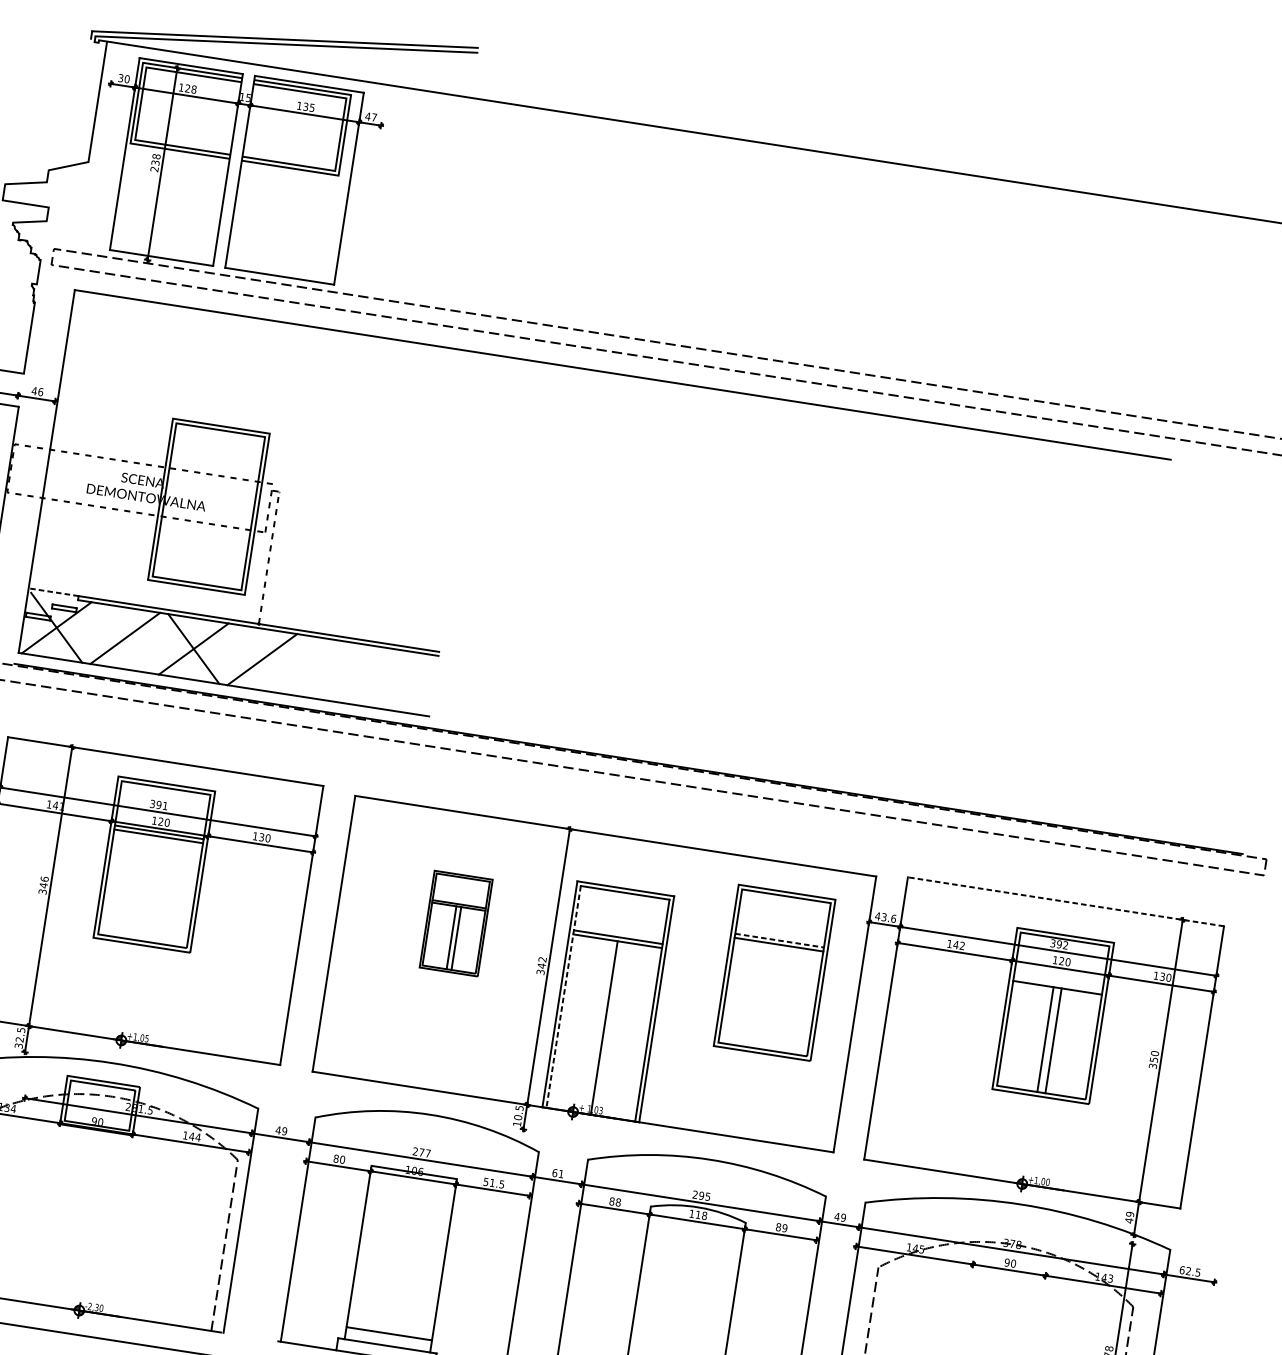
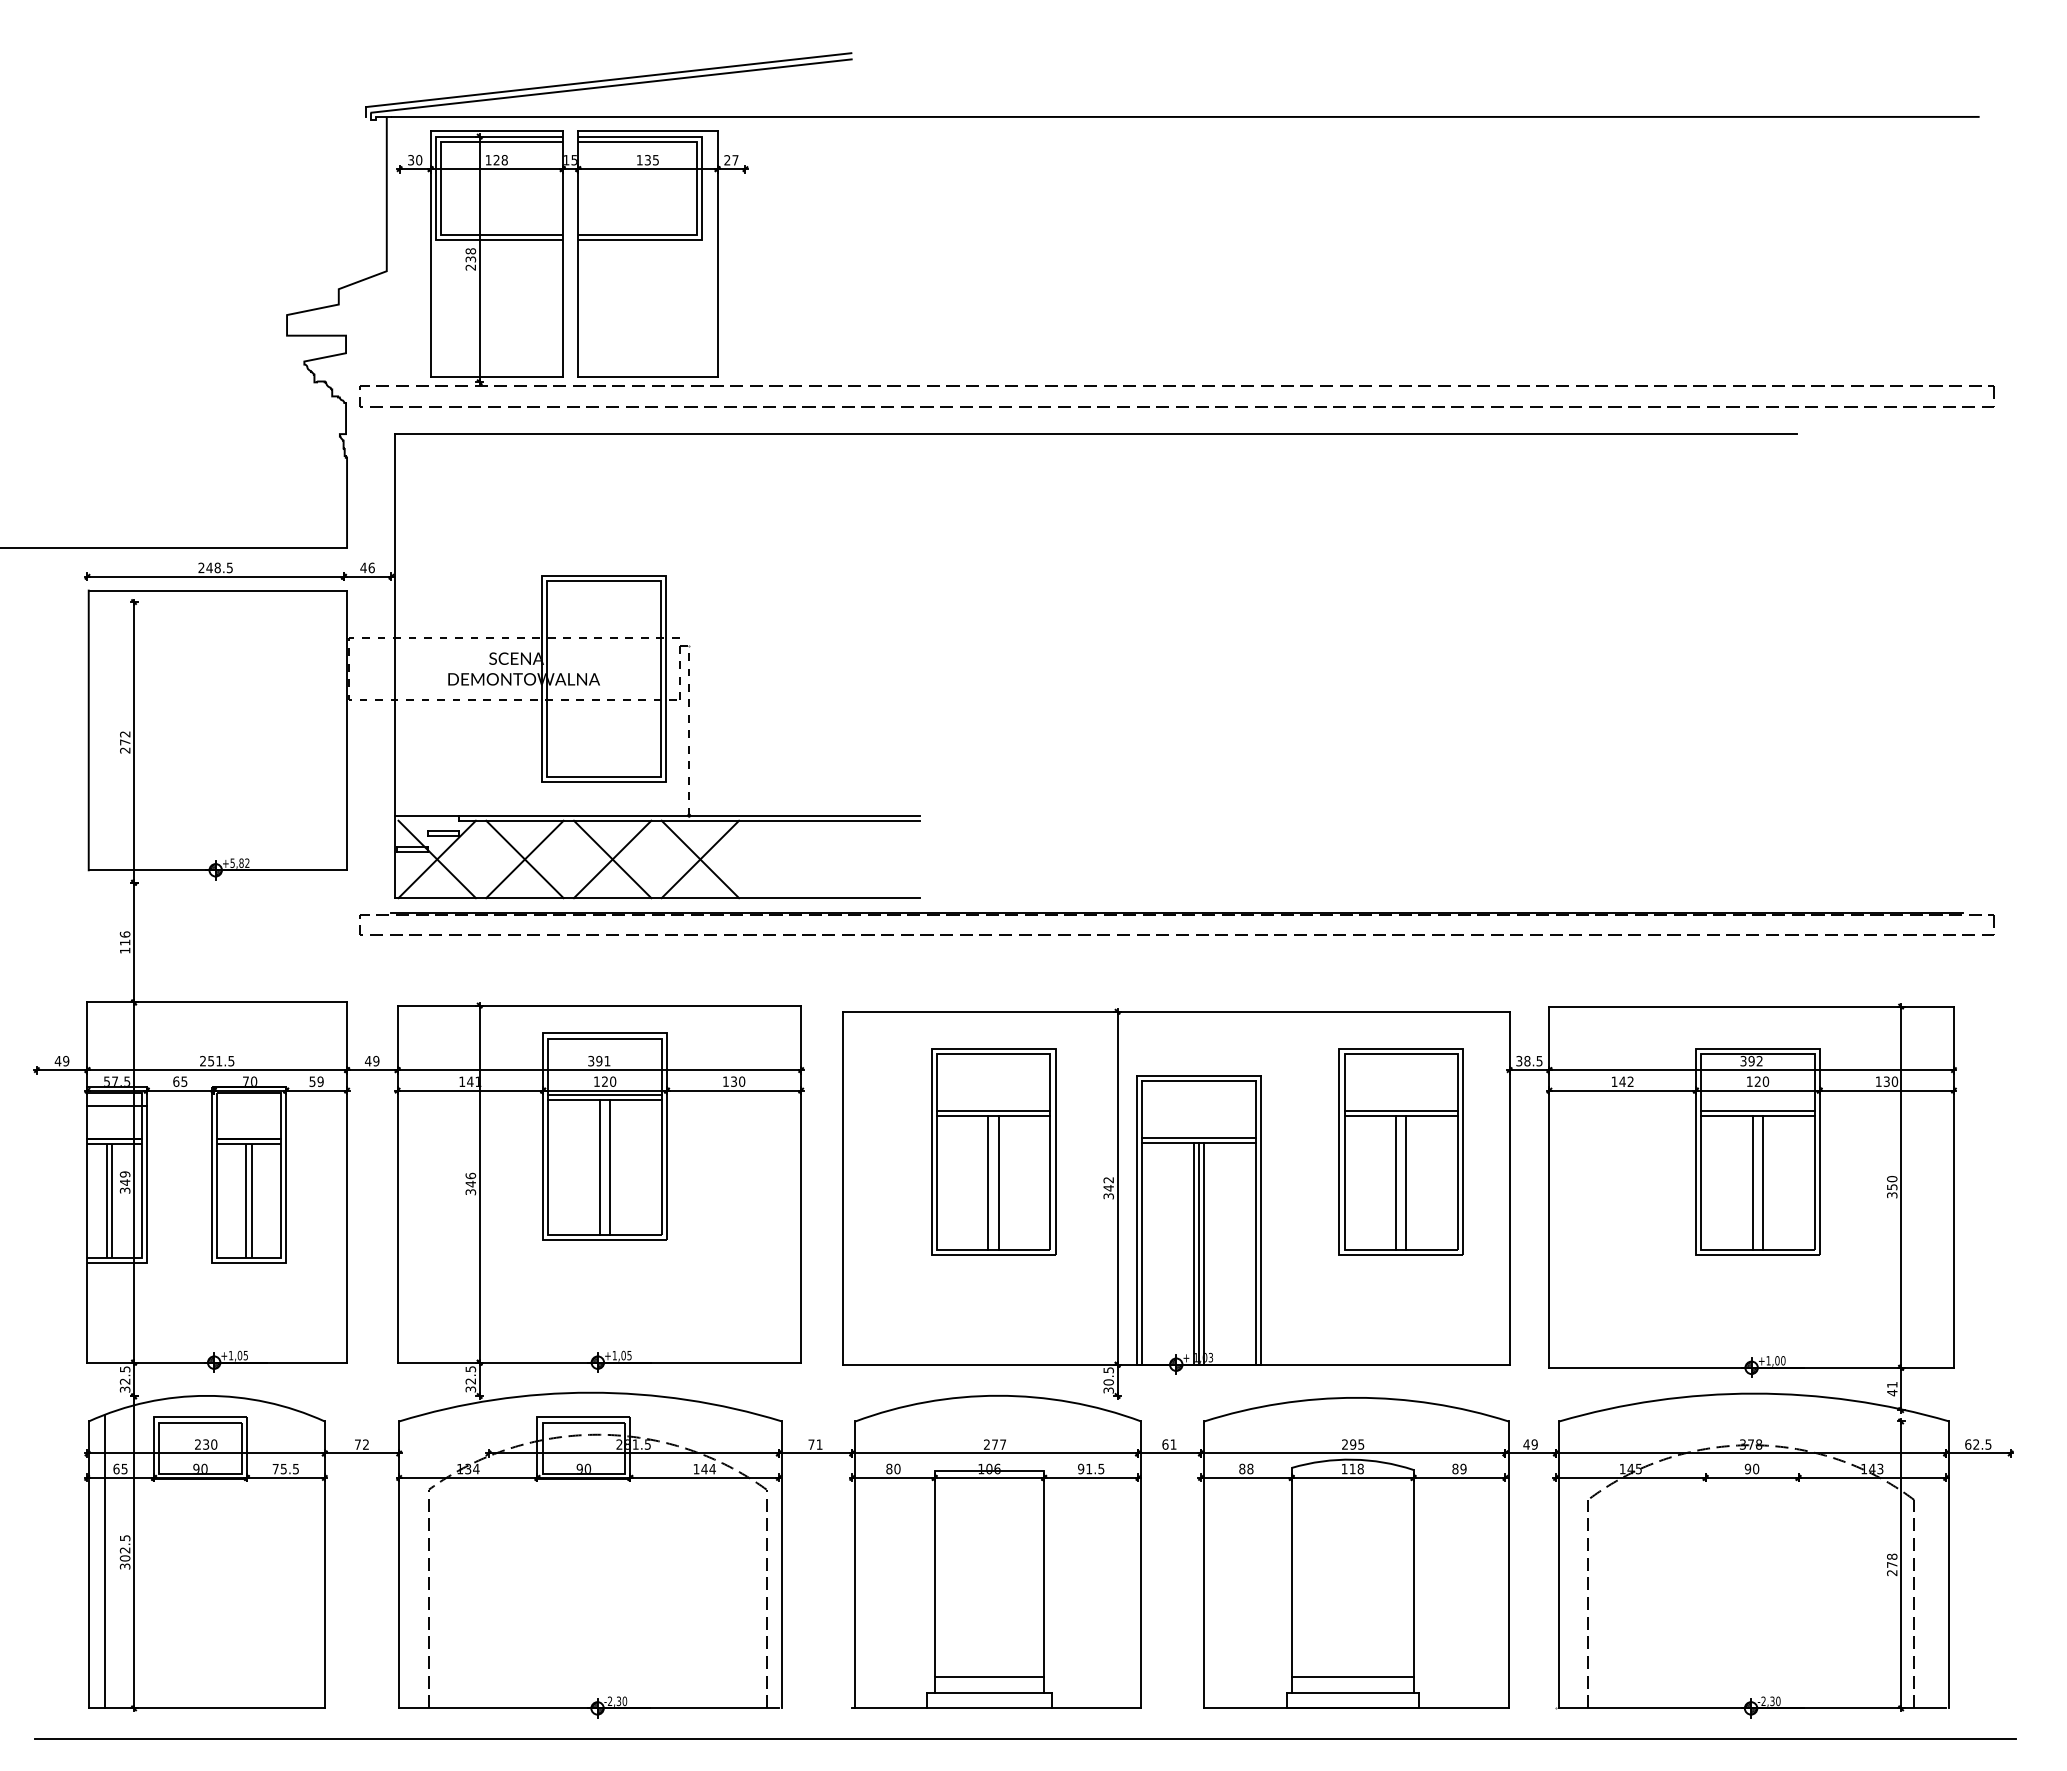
text: (368, 116) -> (727, 160), 47 -> 27
line: (53, 592) -> (426, 815), dashed -> solid
line: (124, 638) -> (524, 859), added
line: (262, 659) -> (700, 859), added
line: (146, 888) -> (599, 1167), added
line: (154, 889) -> (610, 1167), added
line: (1065, 901) -> (1751, 1006), dashed -> solid
text: (885, 917) -> (1529, 1060), 43.6 -> 38.5
part: (456, 923) -> (993, 1151), size x1.67
line: (779, 940) -> (1401, 1110), dashed -> solid
line: (1058, 983) -> (1757, 1110), added
line: (563, 996) -> (1142, 1222), dashed -> solid
line: (767, 996) -> (1396, 1182), added
line: (775, 997) -> (1406, 1182), added
line: (600, 1027) -> (1193, 1253), added
line: (608, 1028) -> (1204, 1253), added
text: (517, 1123) -> (1108, 1390), 10.5 -> 30.5
text: (281, 1130) -> (815, 1444), 49 -> 71
text: (486, 1181) -> (1081, 1468), 51.5 -> 91.5
text: (1130, 1214) -> (1892, 1384), 49 -> 41

